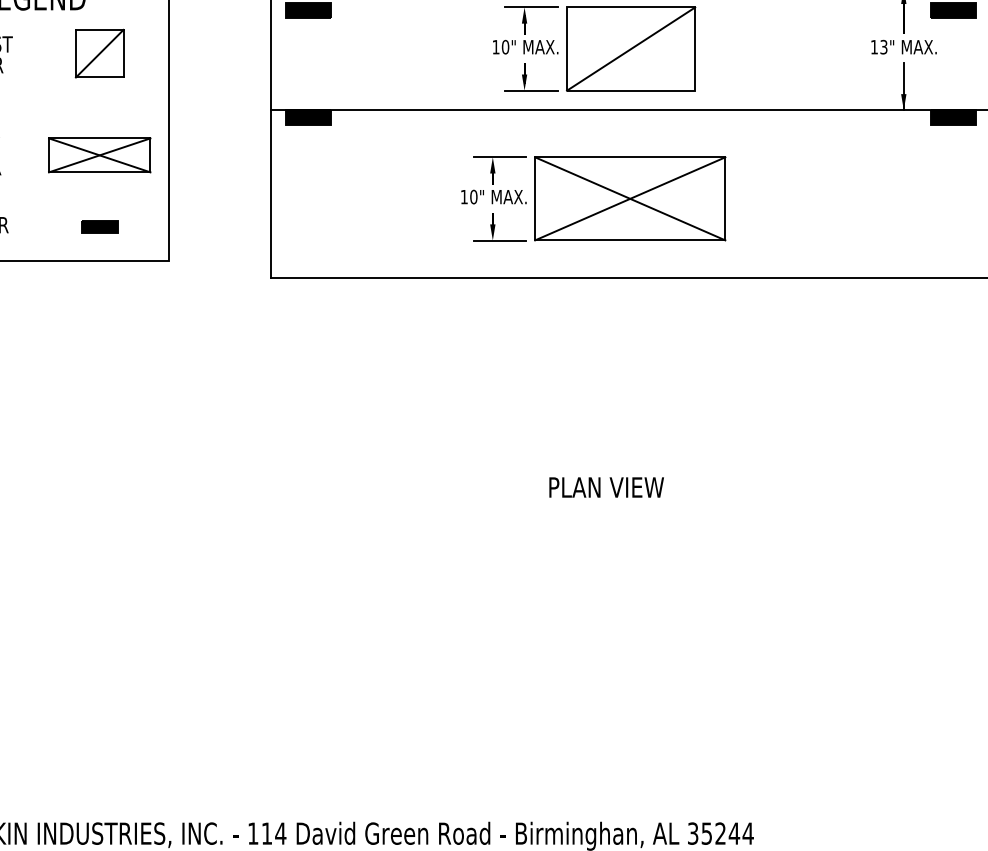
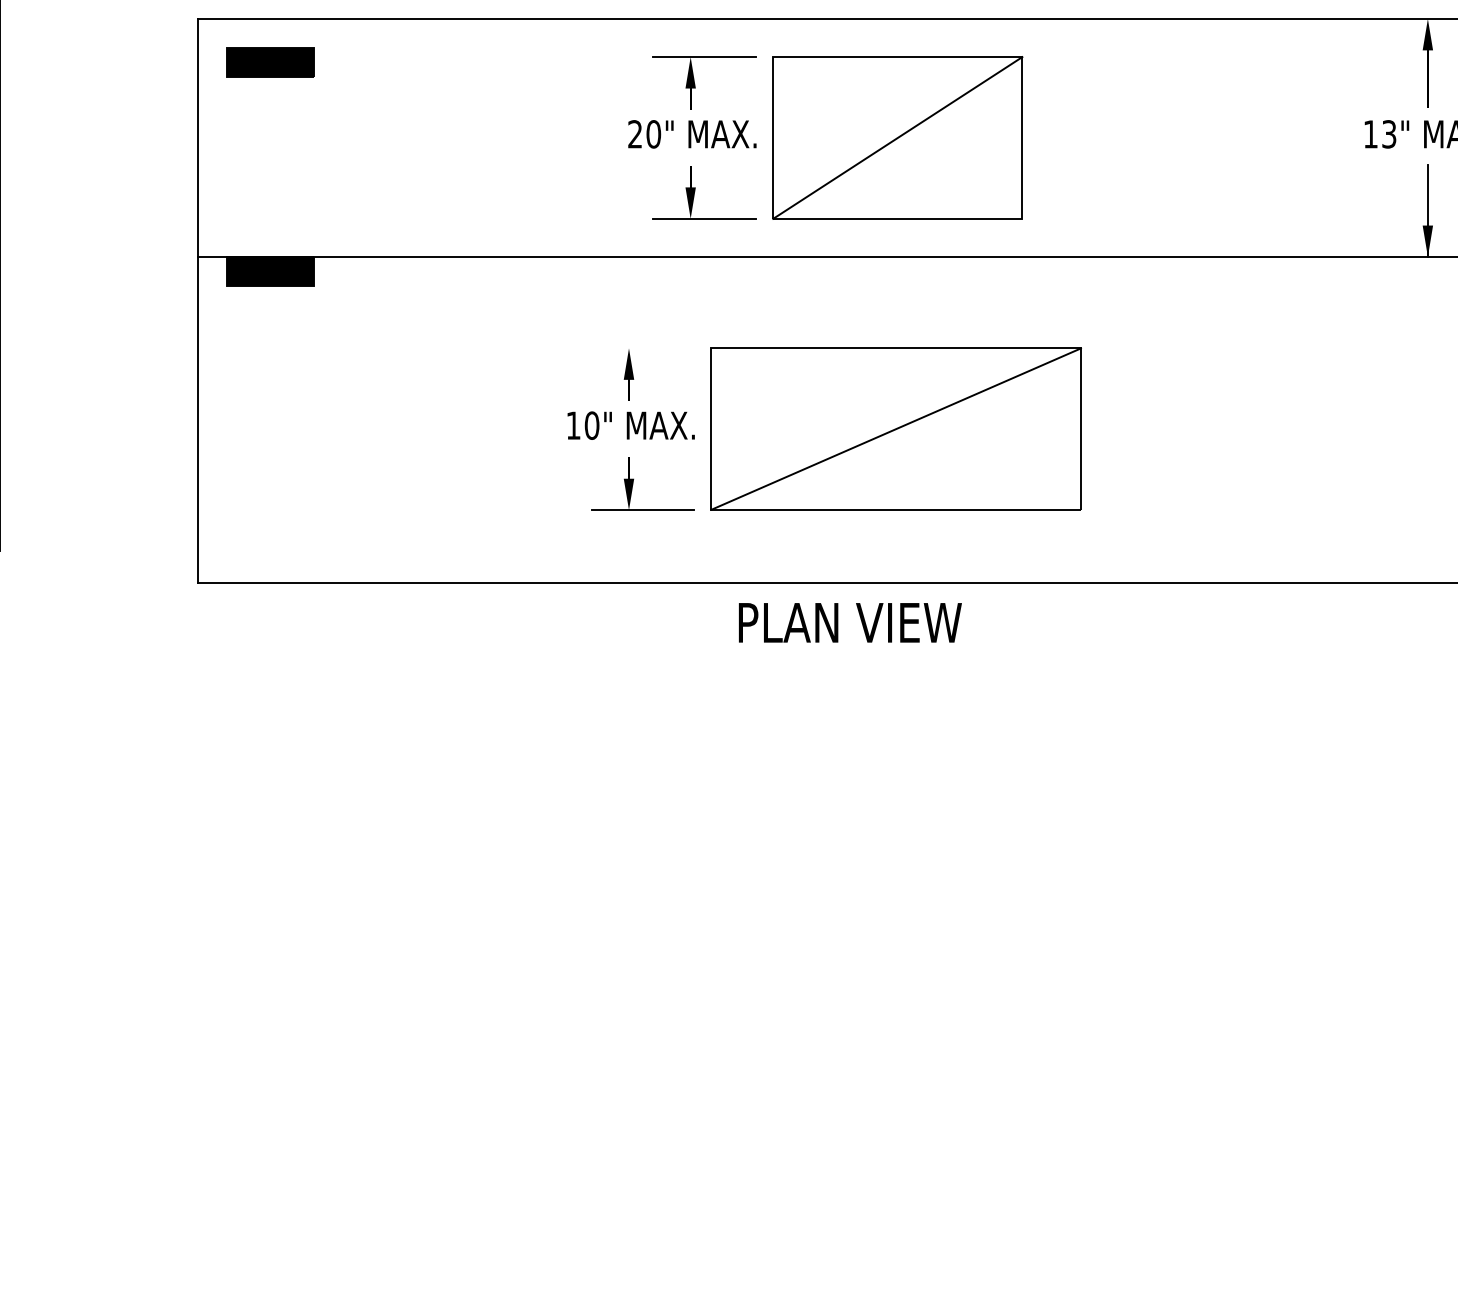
text: (495, 46) -> (634, 132), 10" -> 20"
line: (499, 157) -> (641, 348), removed
line: (630, 198) -> (896, 428), removed
text: (606, 487) -> (849, 622), moved

